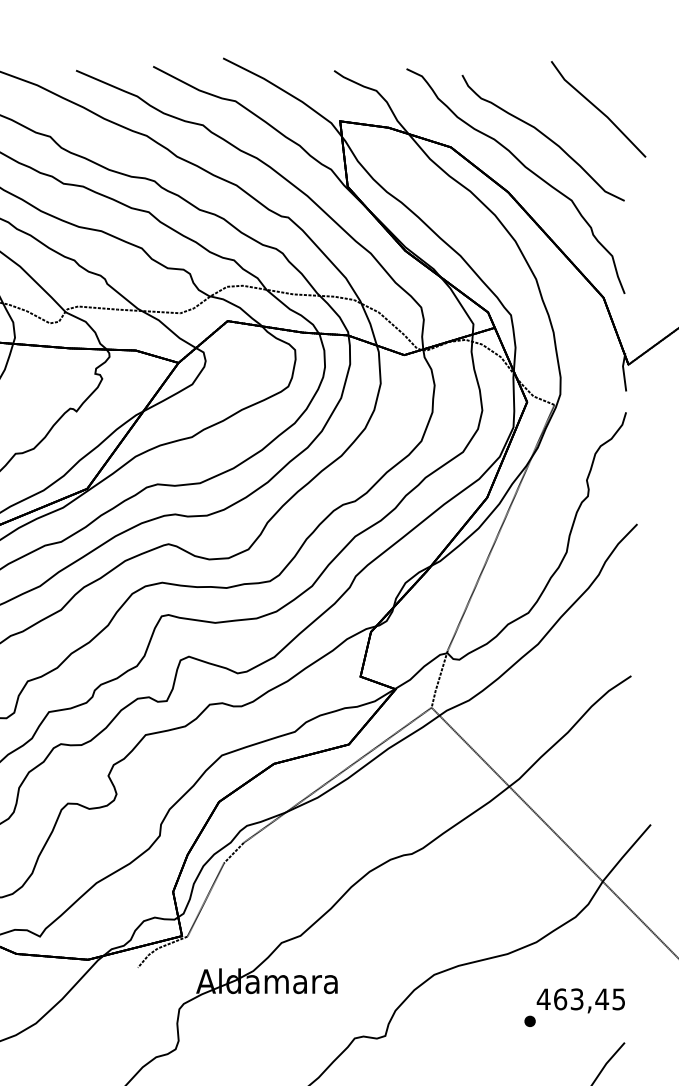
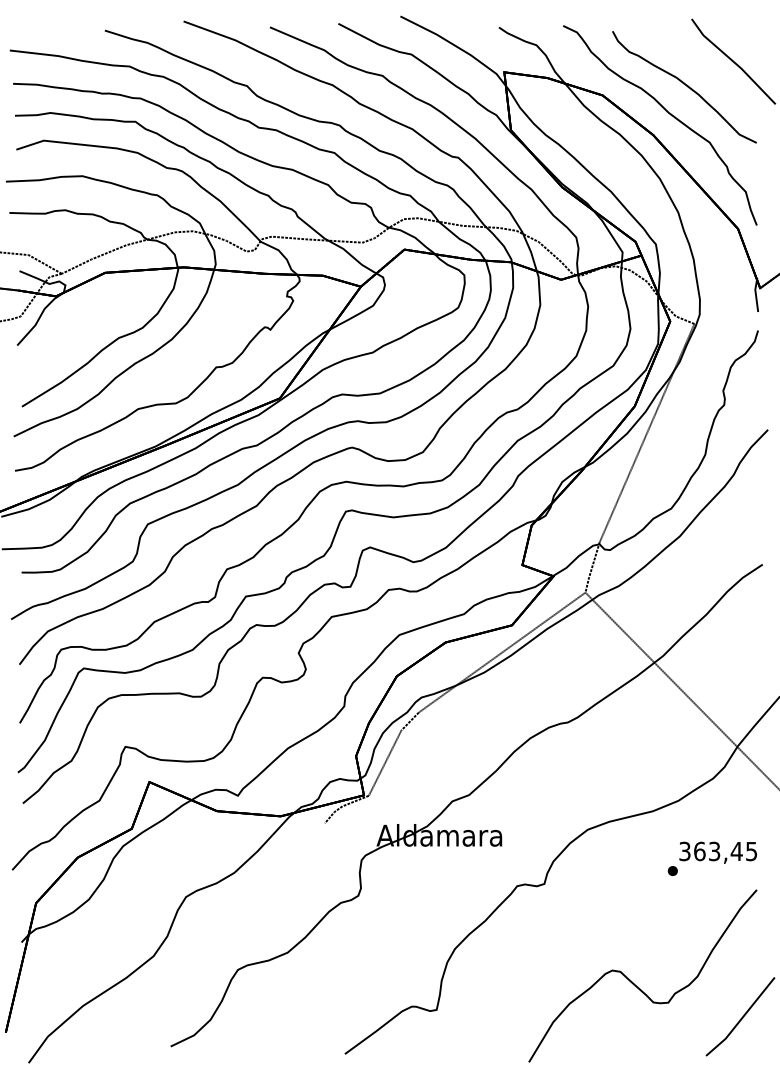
text: (543, 999) -> (684, 851), 463,45 -> 363,45

